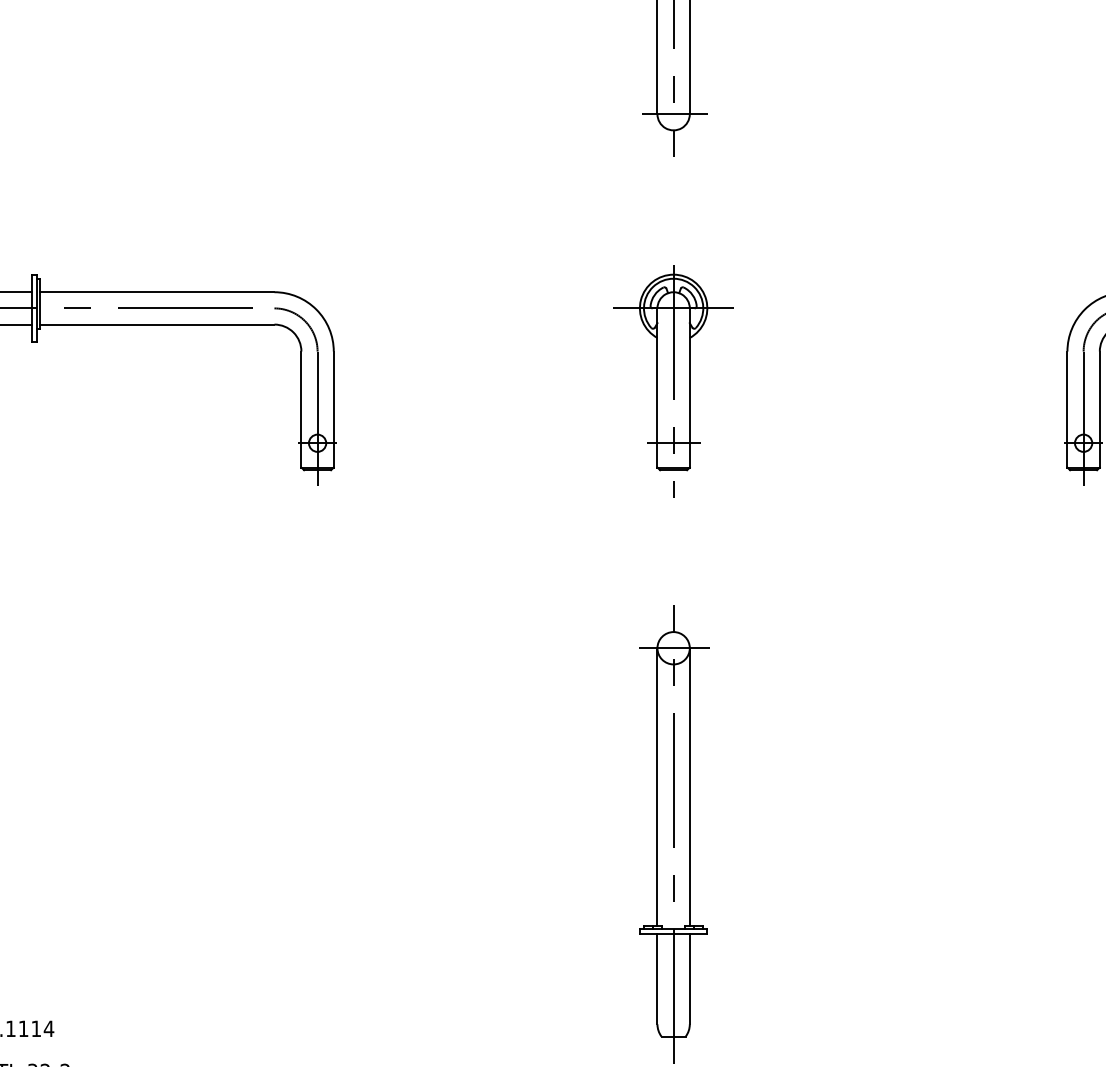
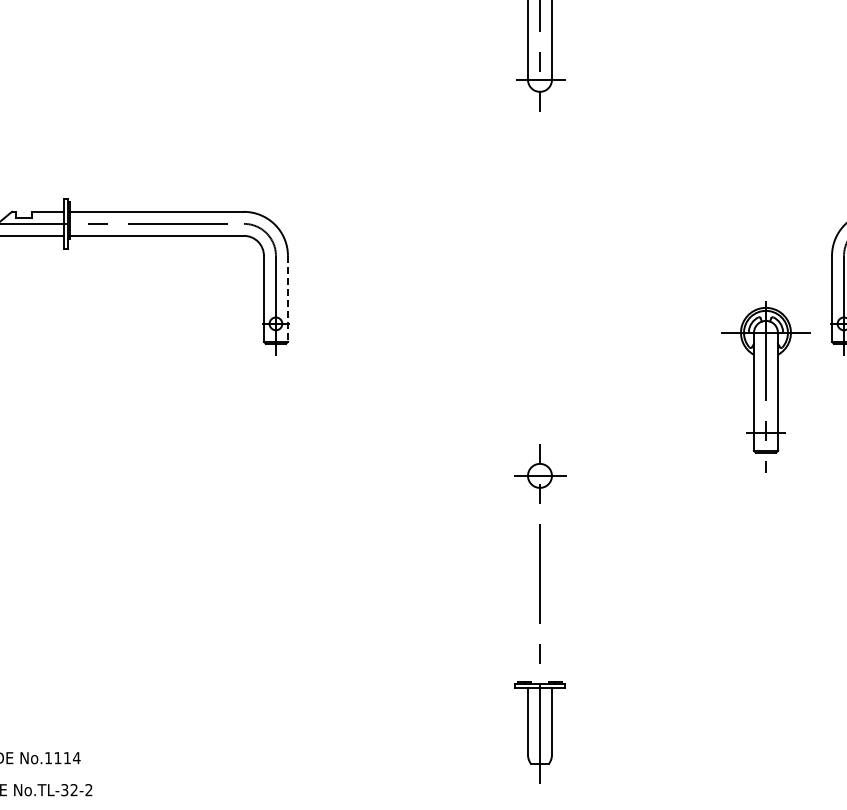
part: (672, 380) -> (765, 386), moved
line: (333, 410) -> (287, 299), solid -> dashed
line: (656, 786) -> (527, 578), removed
line: (689, 786) -> (551, 578), removed

